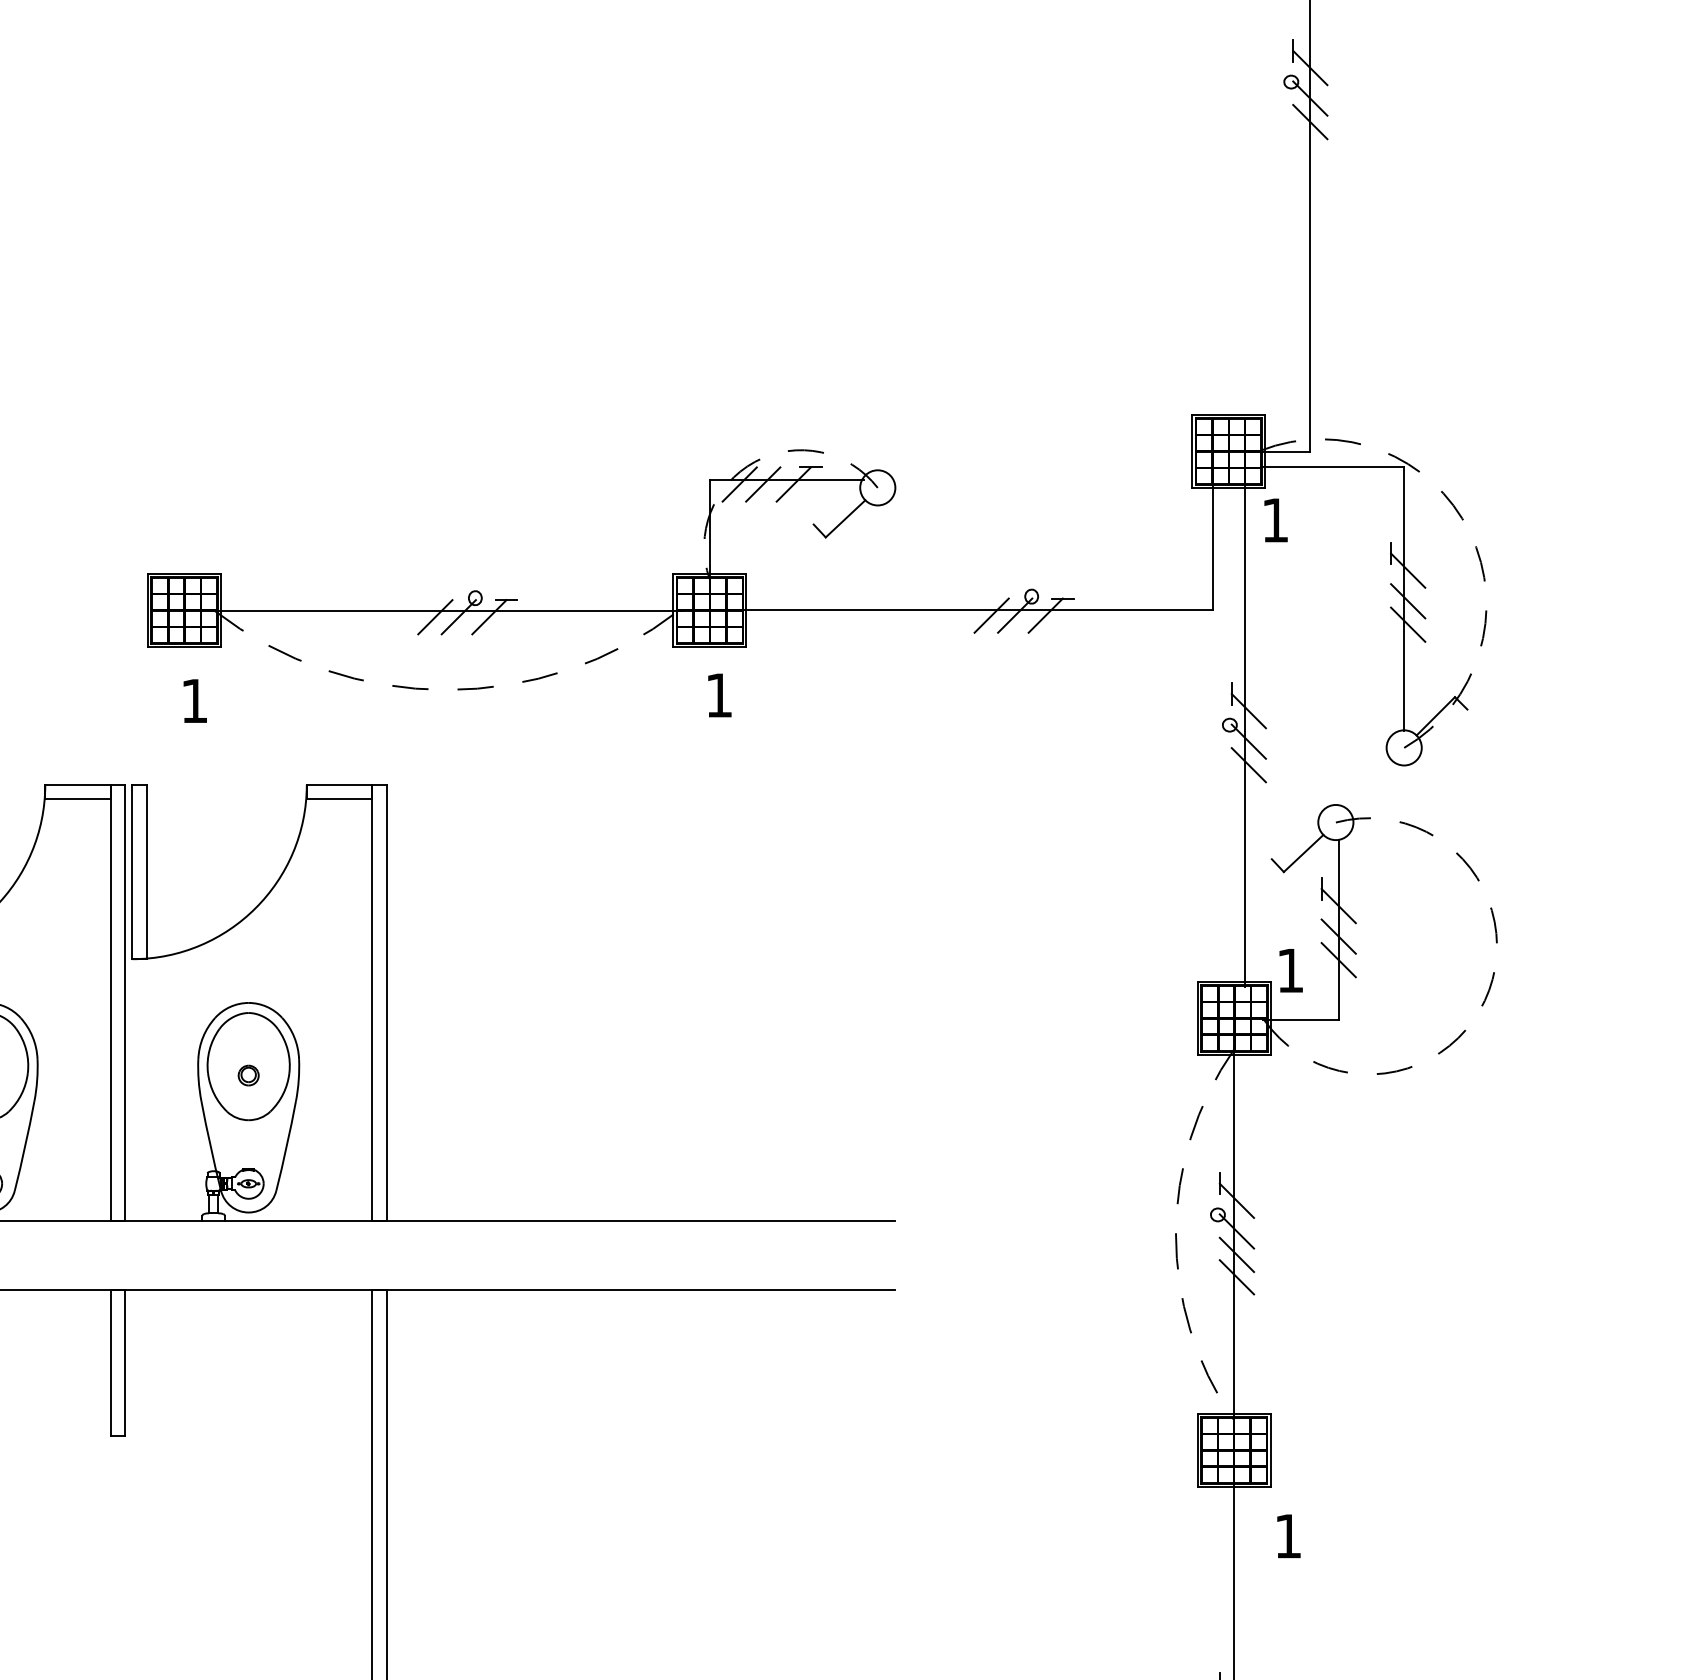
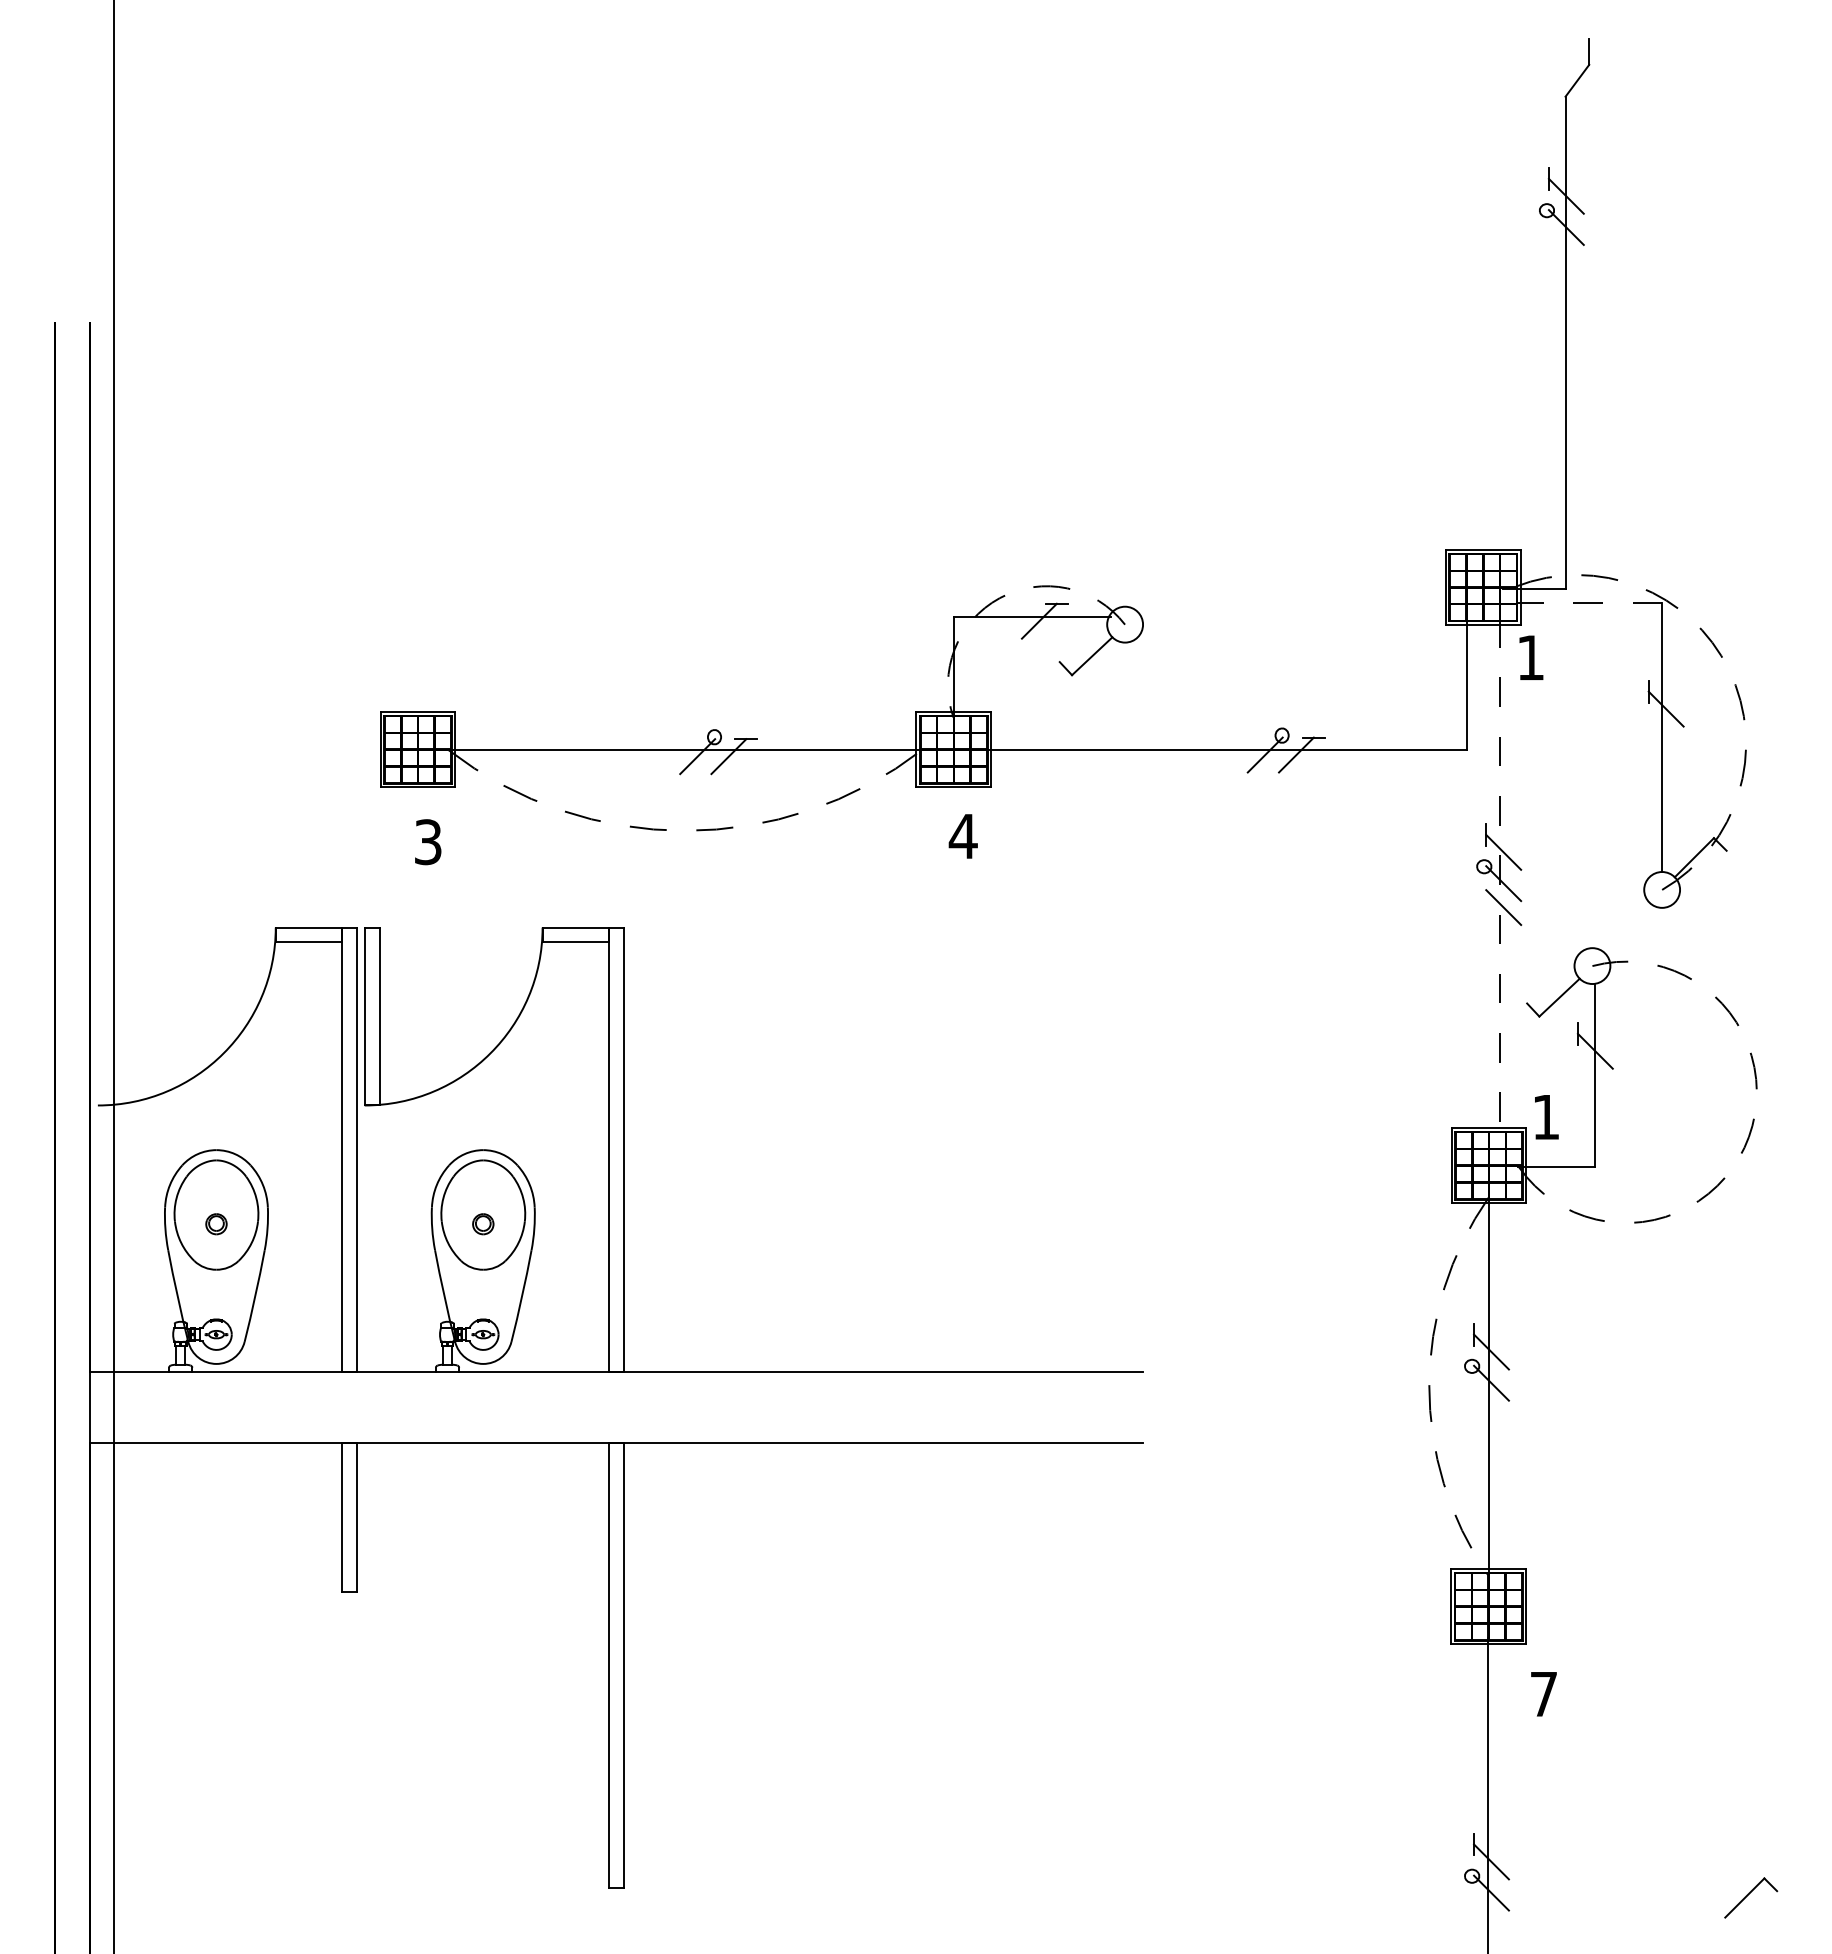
line: (1309, 122) -> (1565, 251), removed
line: (1332, 467) -> (1588, 603), solid -> dashed
line: (738, 483) -> (983, 620), removed
line: (762, 483) -> (1007, 620), removed
line: (1407, 600) -> (1665, 739), removed
line: (990, 615) -> (1240, 754), removed
line: (435, 617) -> (673, 756), removed
line: (1407, 623) -> (1665, 763), removed
text: (718, 695) -> (962, 836), 1 -> 4
text: (194, 701) -> (428, 842), 1 -> 3
line: (1244, 733) -> (1499, 875), solid -> dashed
line: (1337, 936) -> (1594, 1082), removed
line: (1337, 960) -> (1594, 1106), removed
line: (1236, 1254) -> (1491, 1406), removed
line: (1236, 1276) -> (1491, 1429), removed
text: (1287, 1536) -> (1543, 1694), 1 -> 7

